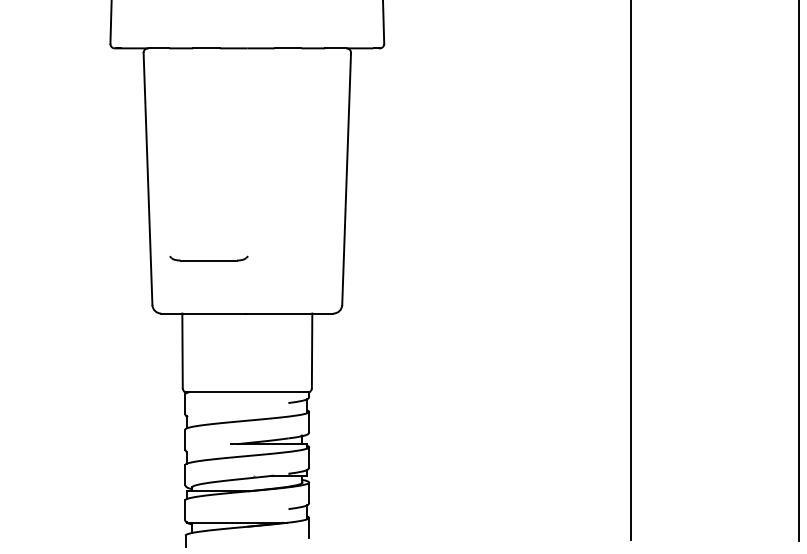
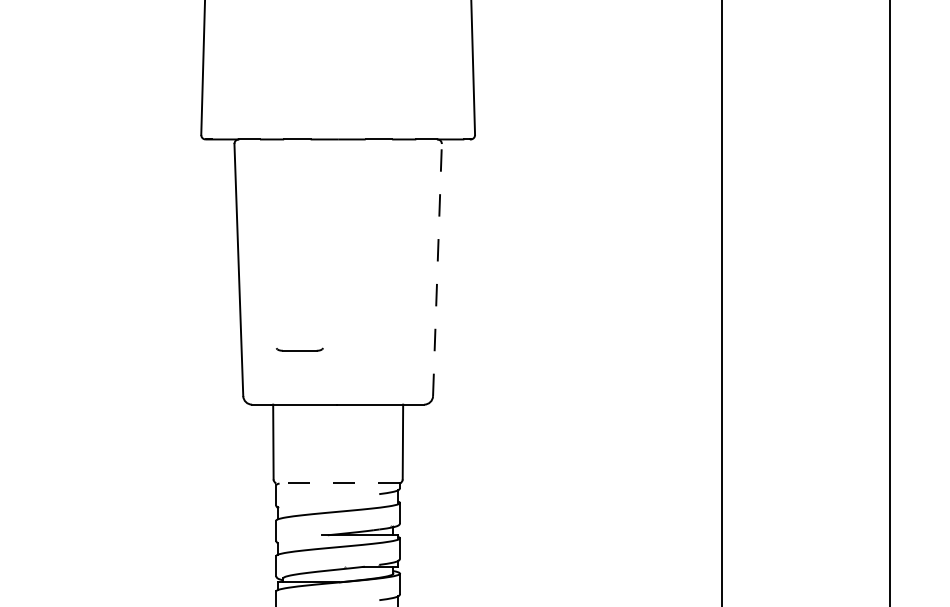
line: (346, 178) -> (437, 269), solid -> dashed
part: (208, 258) -> (299, 349), size x0.6
line: (247, 392) -> (338, 483), solid -> dashed

